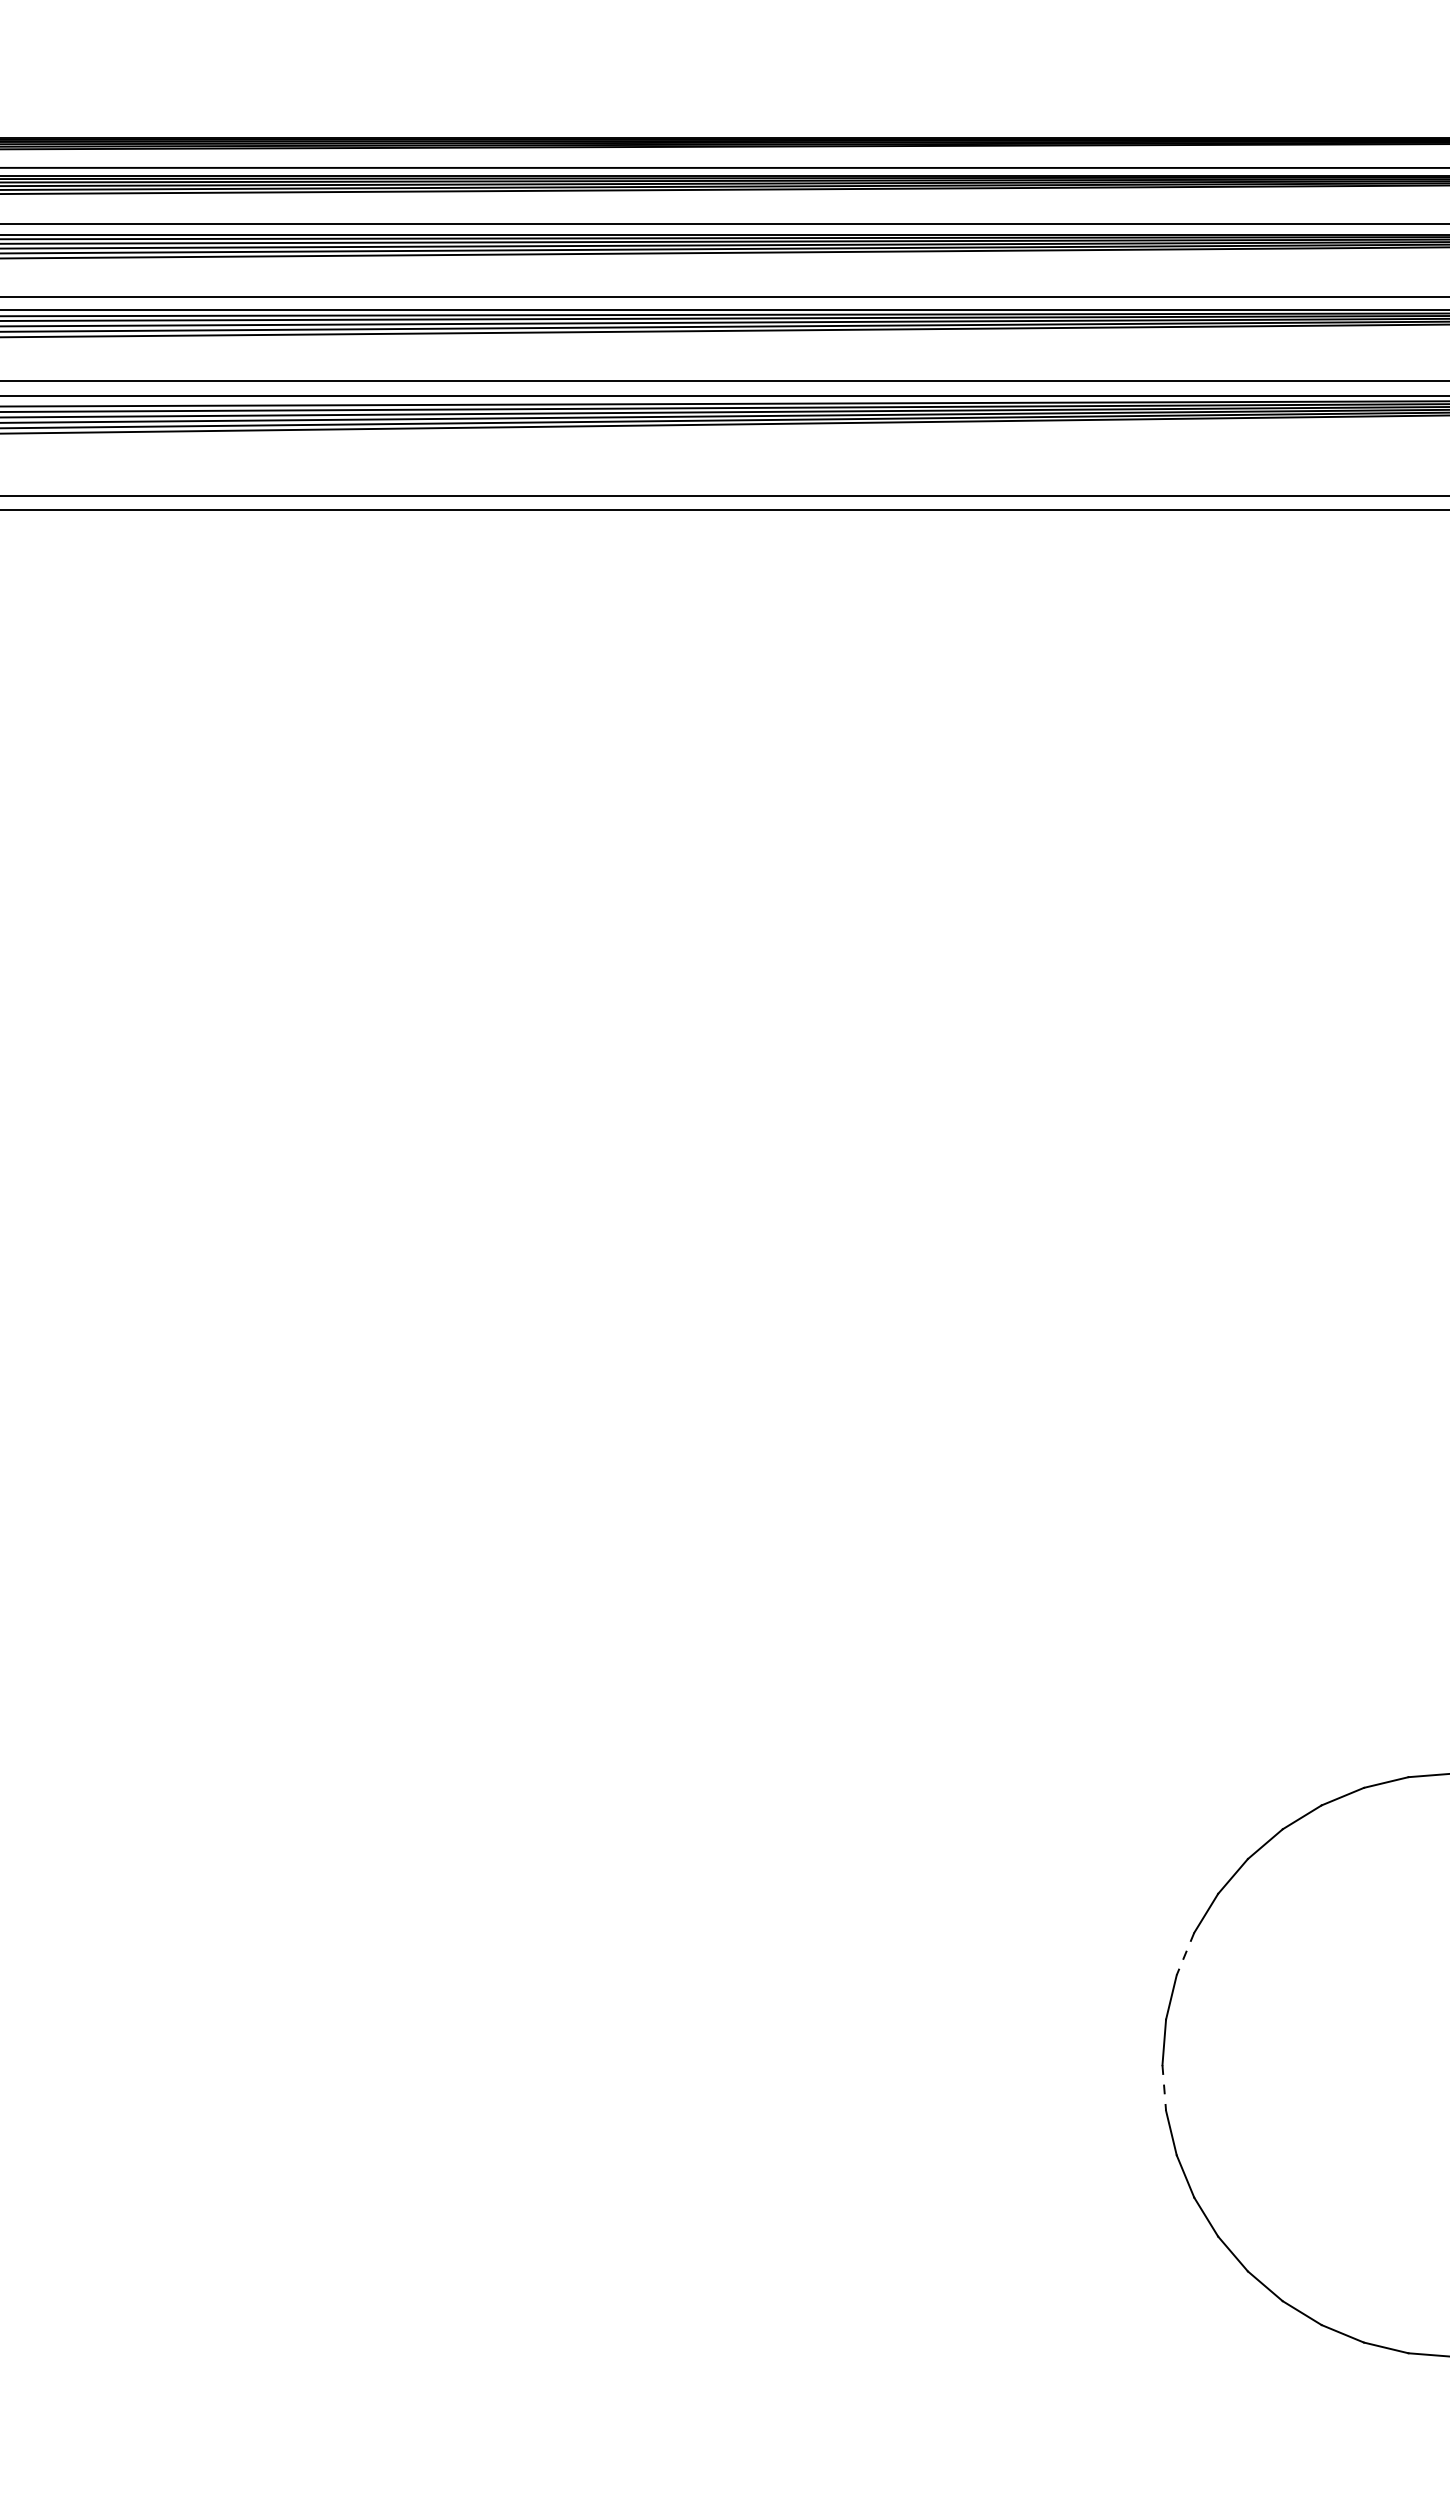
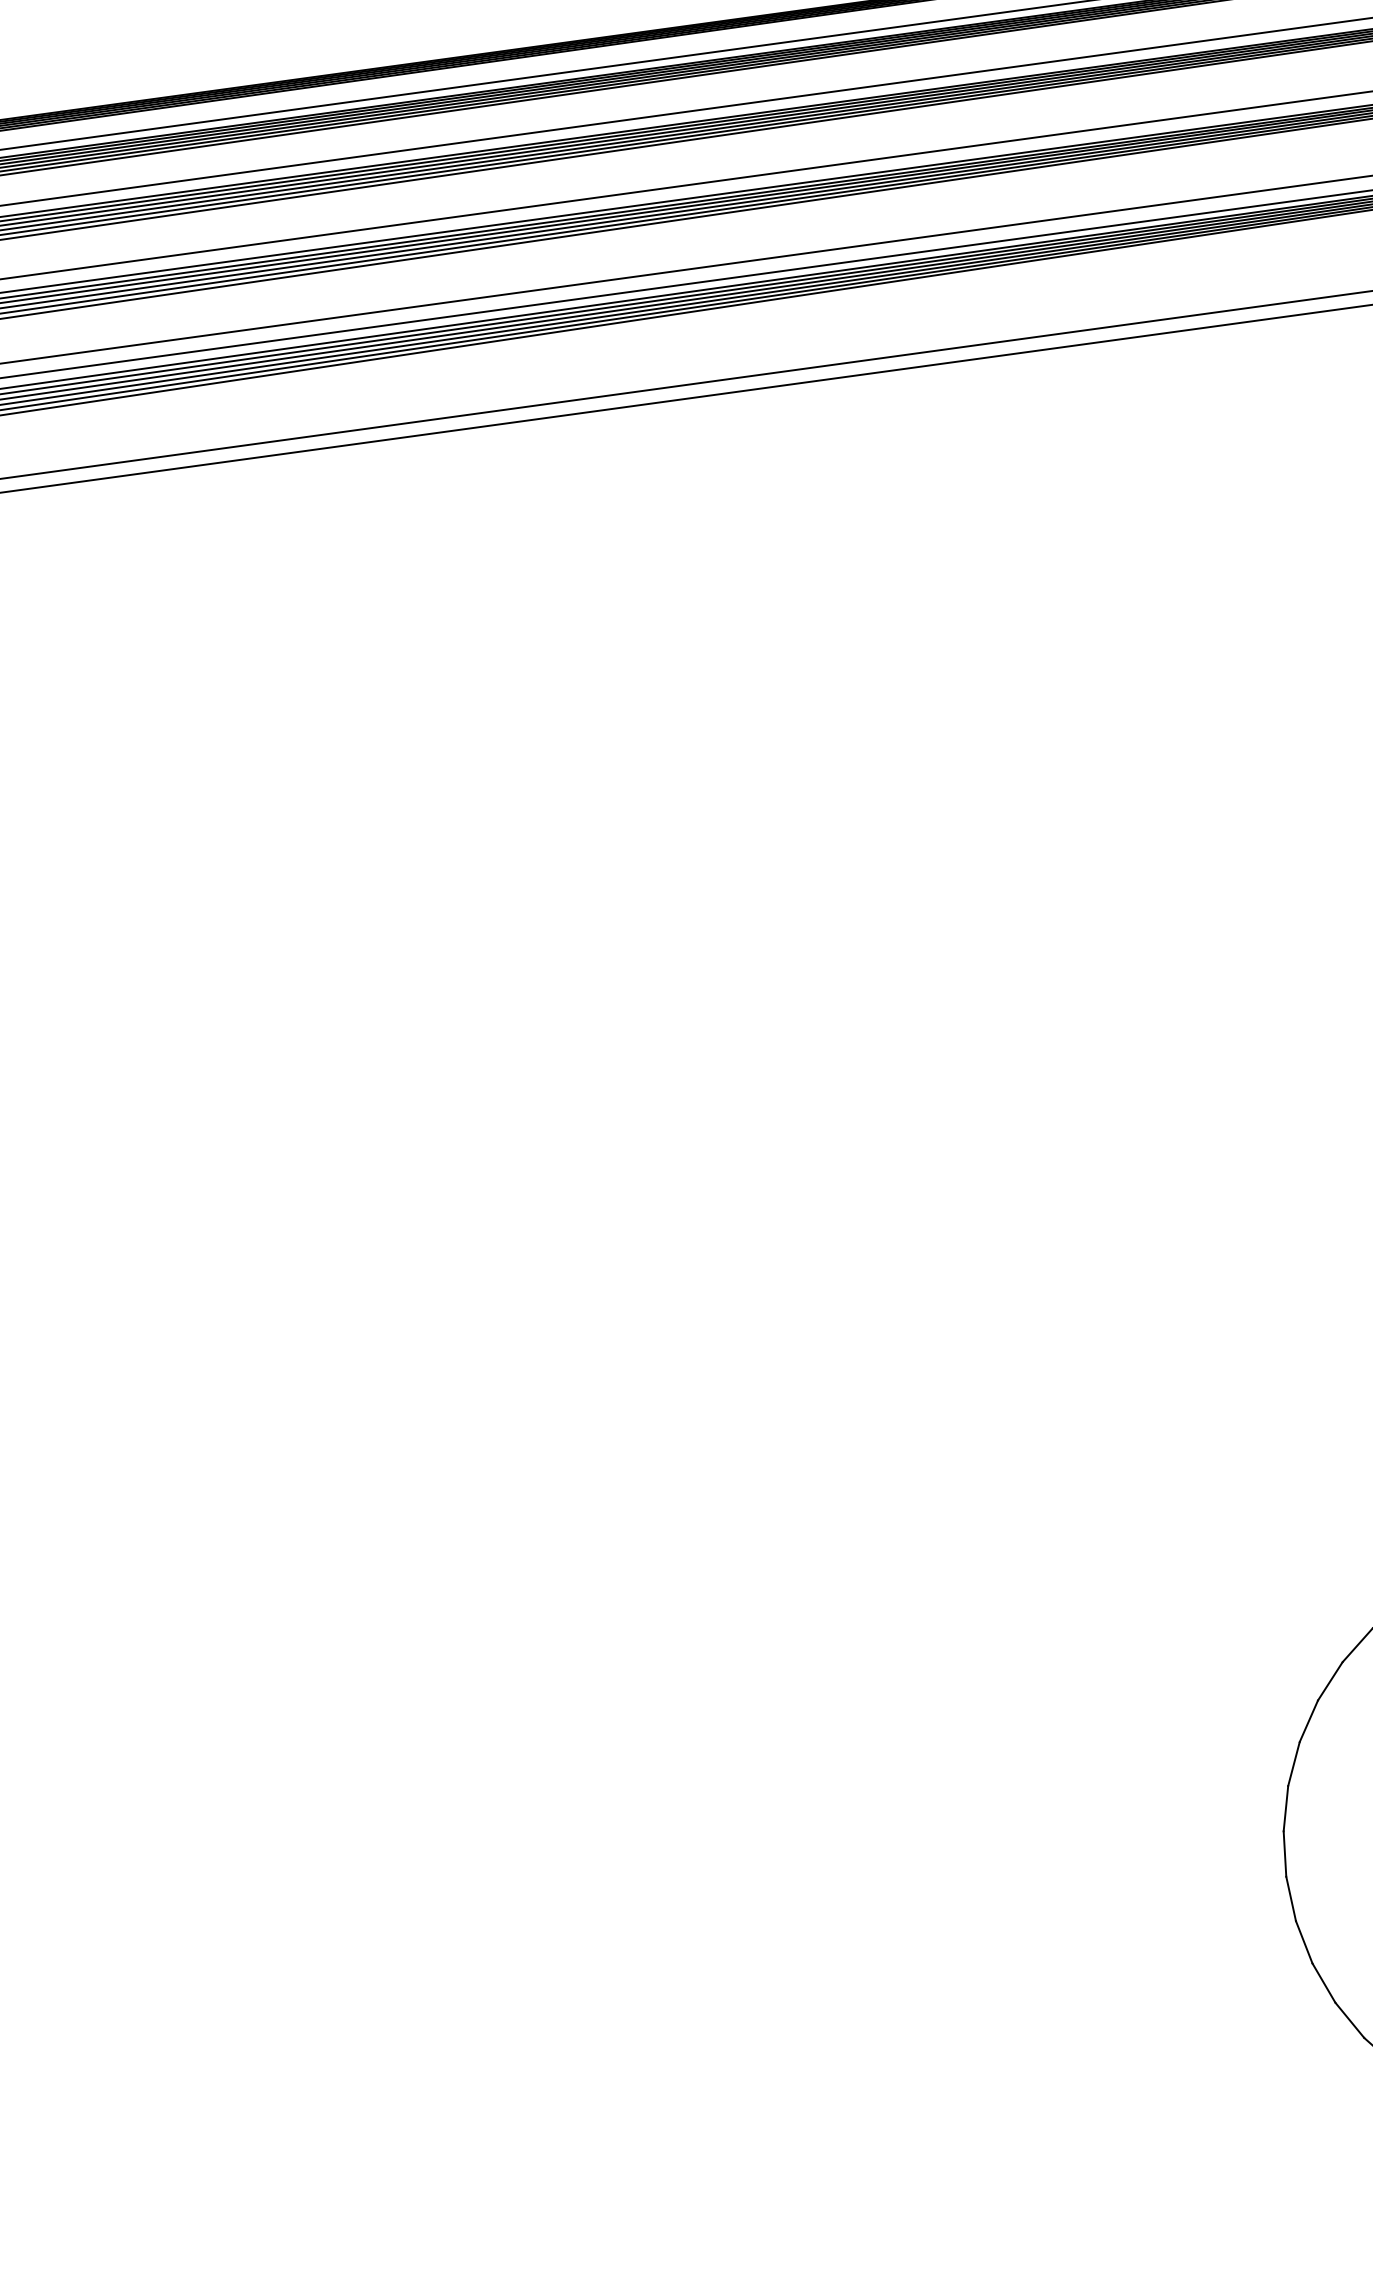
line: (1185, 1953) -> (1293, 1763), dashed -> solid
line: (1164, 2088) -> (1291, 1899), dashed -> solid

